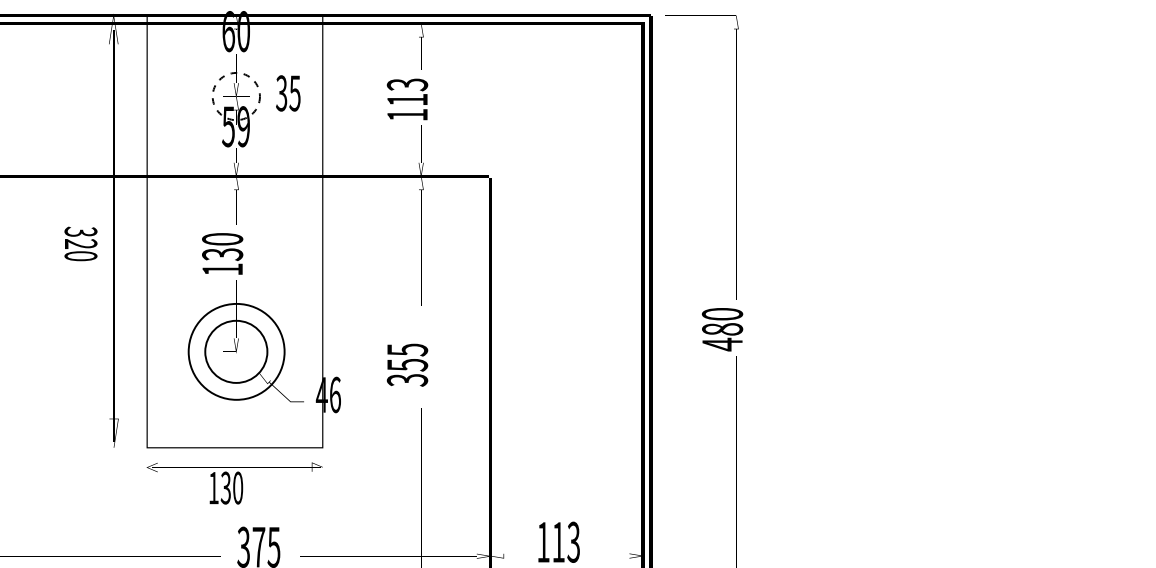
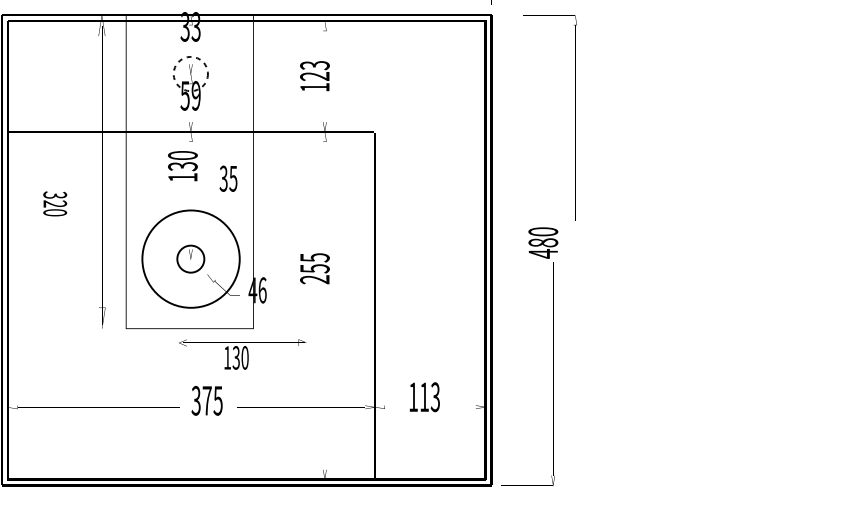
text: (235, 30) -> (190, 26), 60 -> 33
text: (288, 93) -> (228, 178), moved
text: (406, 99) -> (314, 76), 113 -> 123
part: (736, 156) -> (575, 117), moved
text: (81, 243) -> (55, 203), moved
text: (222, 254) -> (182, 166), moved
circle: (235, 350) -> (190, 258), size x0.6
circle: (235, 350) -> (190, 258), size x1.4
text: (406, 379) -> (314, 279), 355 -> 255
text: (234, 483) -> (242, 354), moved

